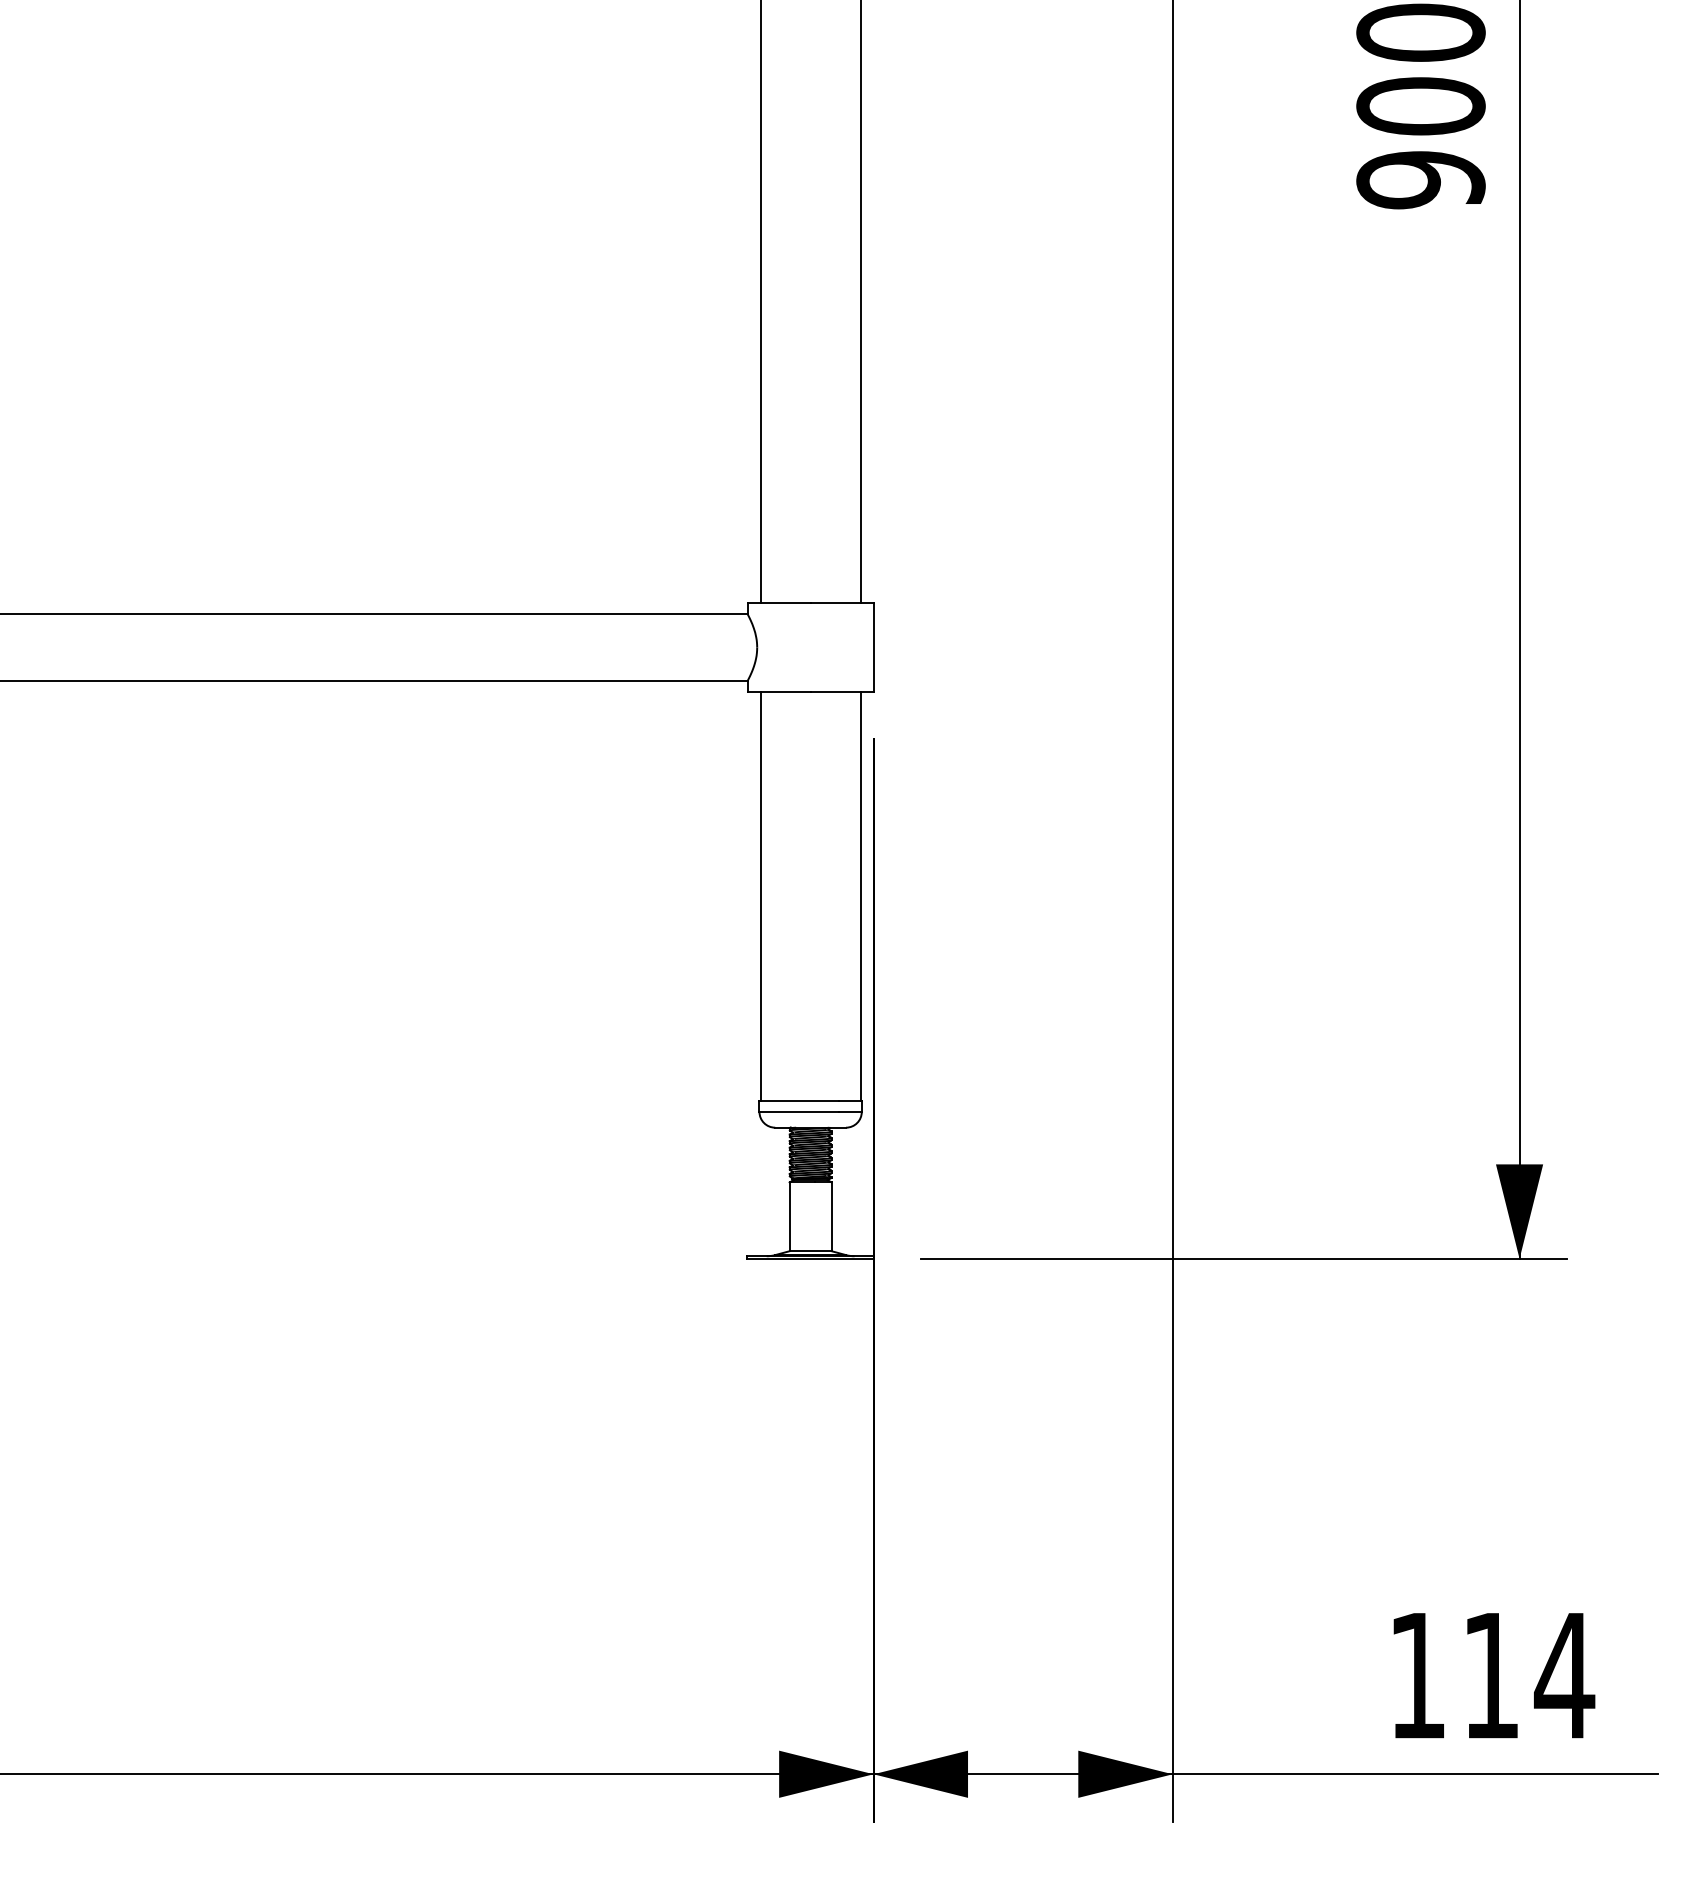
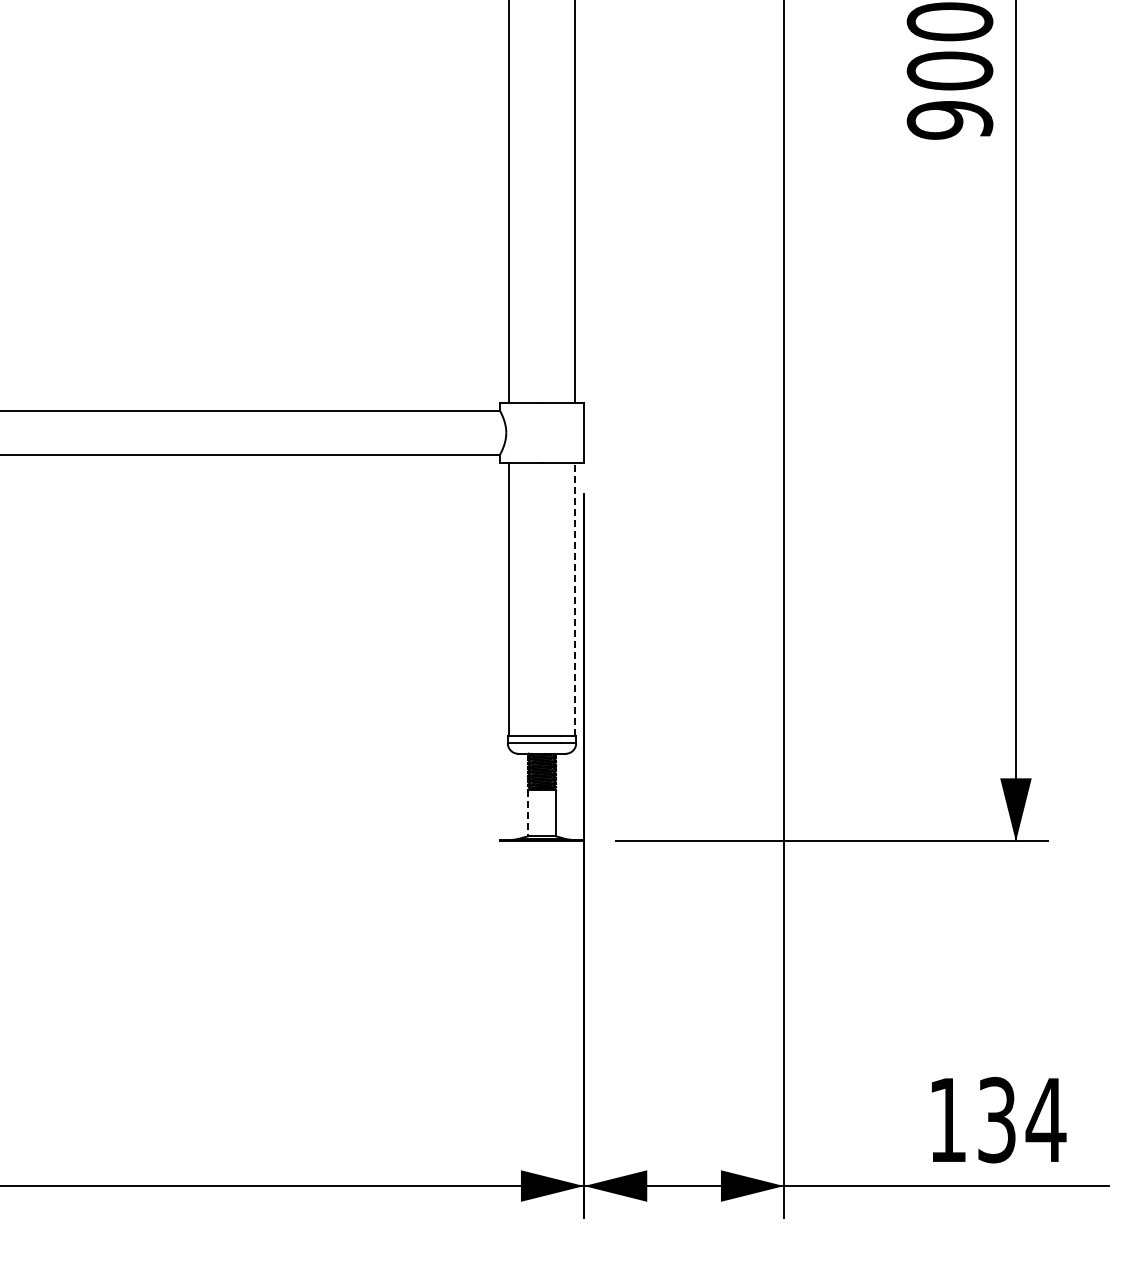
line: (860, 896) -> (575, 599), solid -> dashed
line: (788, 1216) -> (527, 813), solid -> dashed
text: (1490, 1674) -> (996, 1119), 114 -> 134

